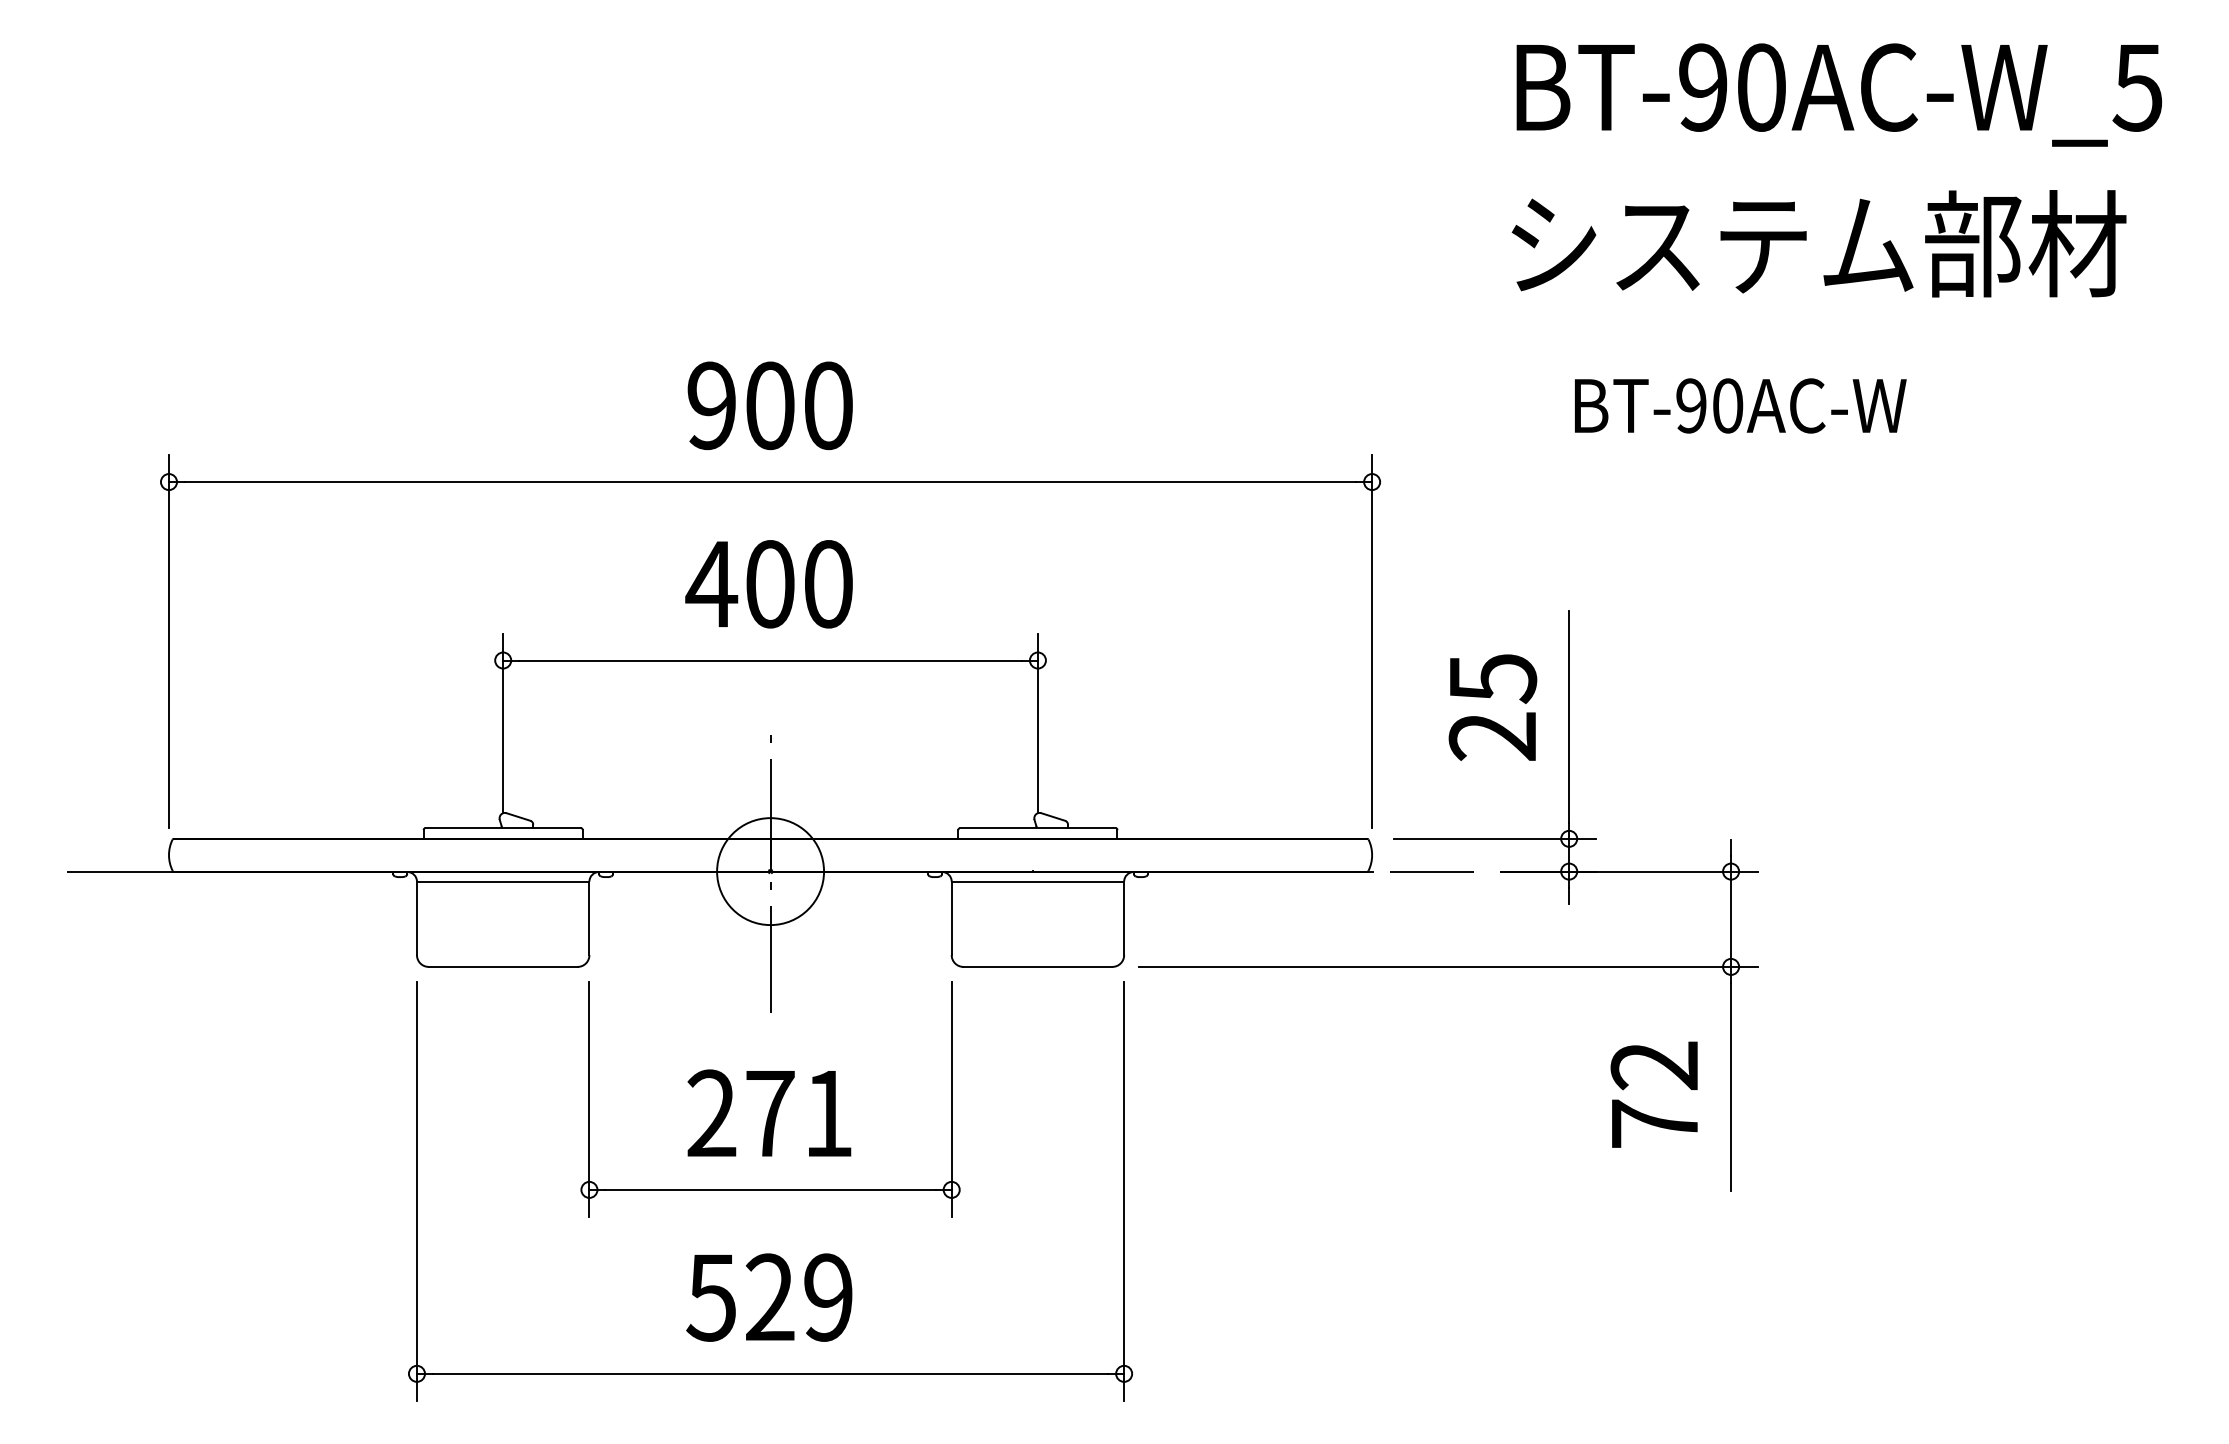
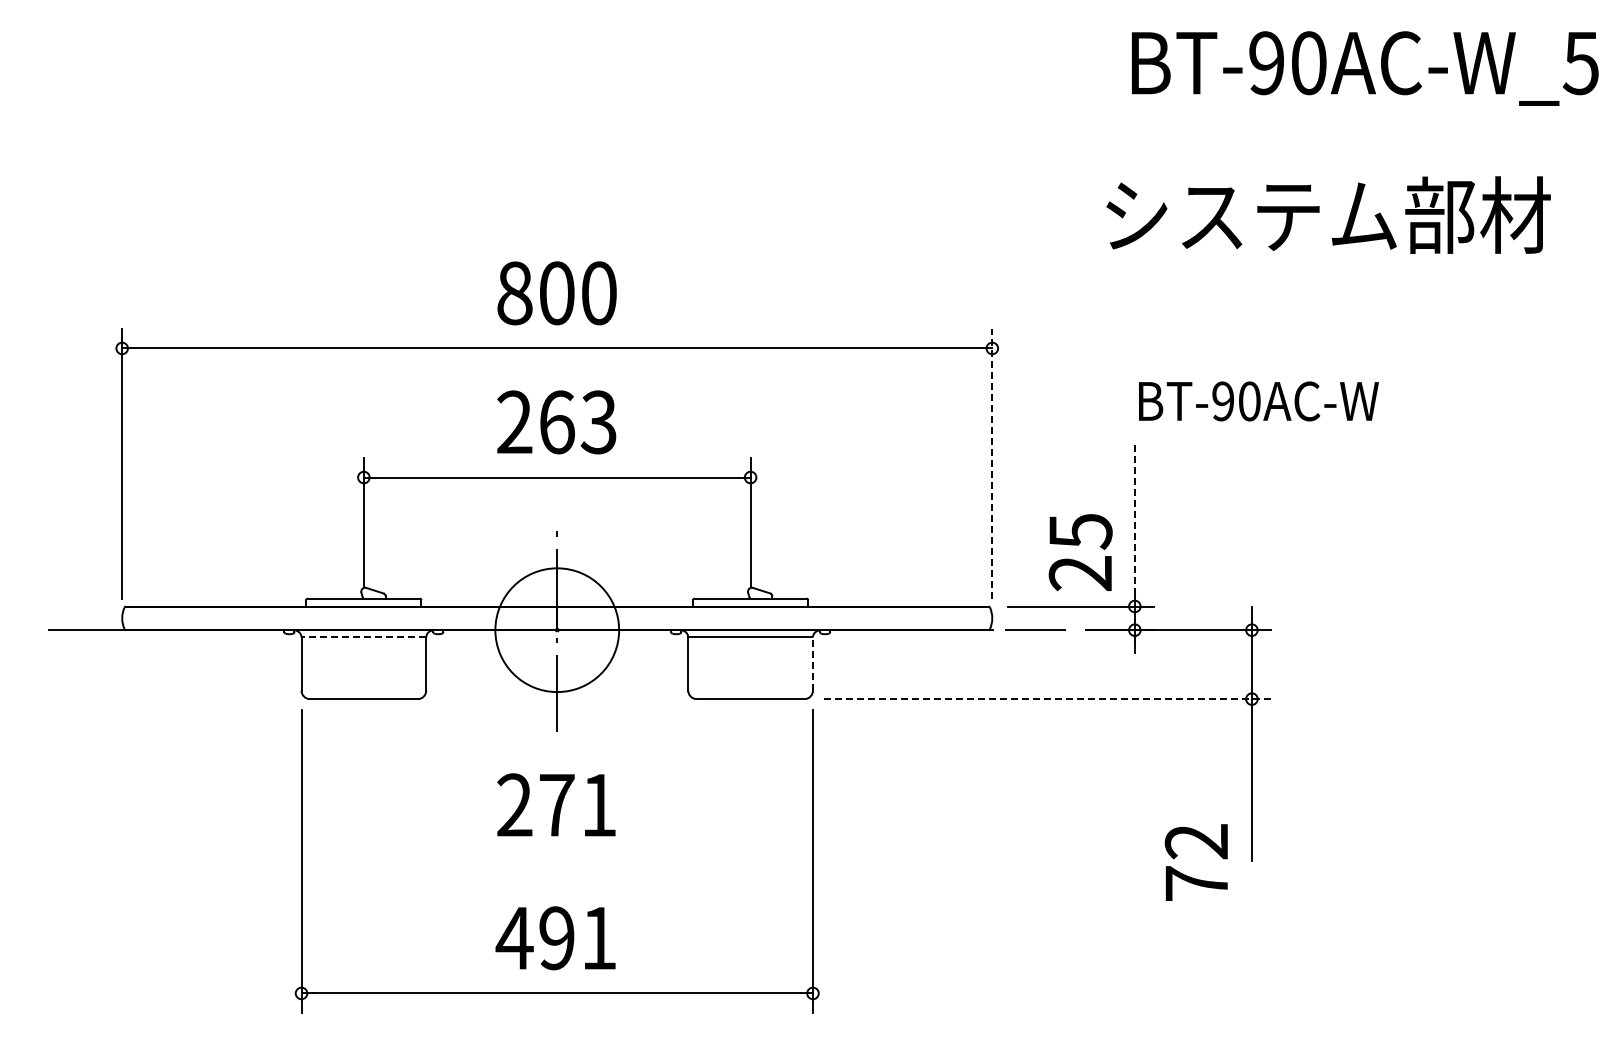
text: (1839, 94) -> (1365, 68), moved
text: (1818, 242) -> (1328, 214), moved
text: (711, 406) -> (514, 293), 900 -> 800
text: (1740, 406) -> (1258, 401), moved
text: (768, 584) -> (555, 422), 400 -> 263
line: (1372, 642) -> (992, 464), solid -> dashed
text: (1492, 707) -> (1080, 552), moved
line: (1568, 715) -> (1134, 517), solid -> dashed
circle: (769, 870) -> (556, 629), size x1.6
line: (504, 881) -> (364, 637), solid -> dashed
line: (1123, 919) -> (812, 664), solid -> dashed
line: (1448, 967) -> (1047, 699), solid -> dashed
text: (1653, 1094) -> (1195, 862), moved
part: (769, 1188) -> (556, 859), removed
text: (768, 1297) -> (555, 938), 529 -> 491

